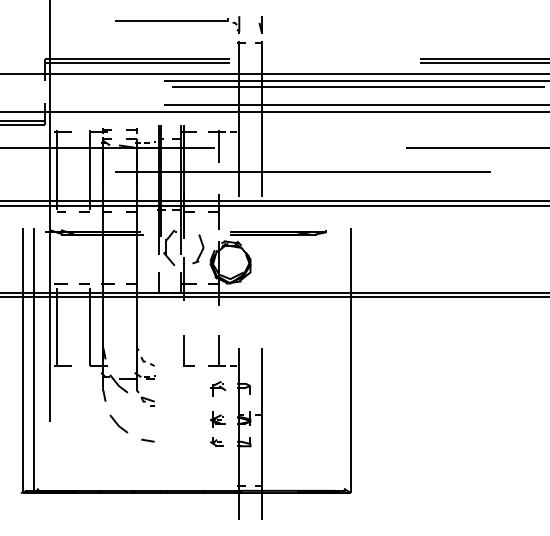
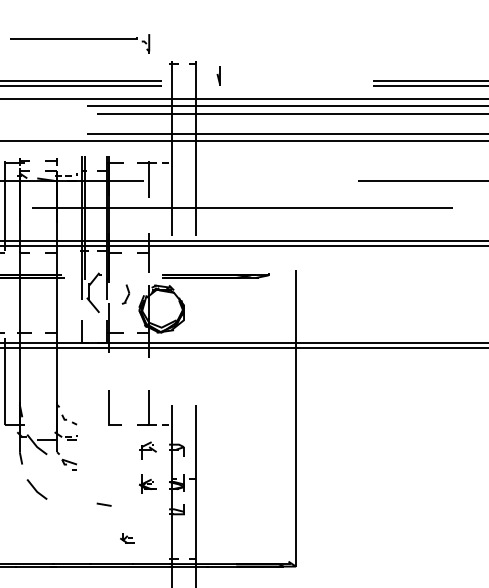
part: (177, 24) -> (80, 43), moved
part: (260, 24) -> (218, 75), moved
part: (198, 249) -> (125, 294), size x0.6
line: (147, 440) -> (103, 504), moved
part: (216, 441) -> (127, 538), moved

